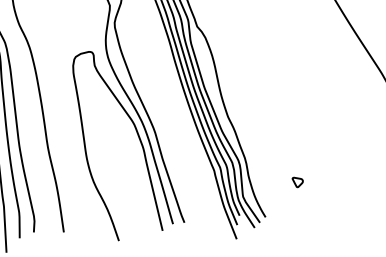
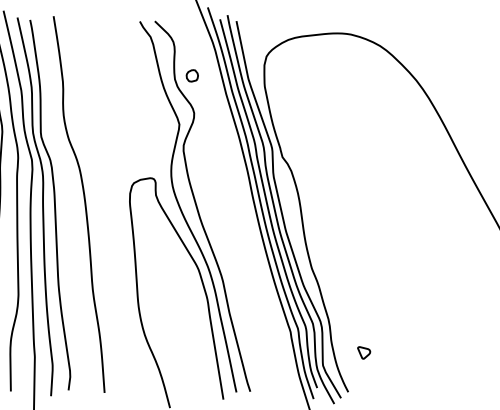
part: (298, 181) -> (364, 352), moved

